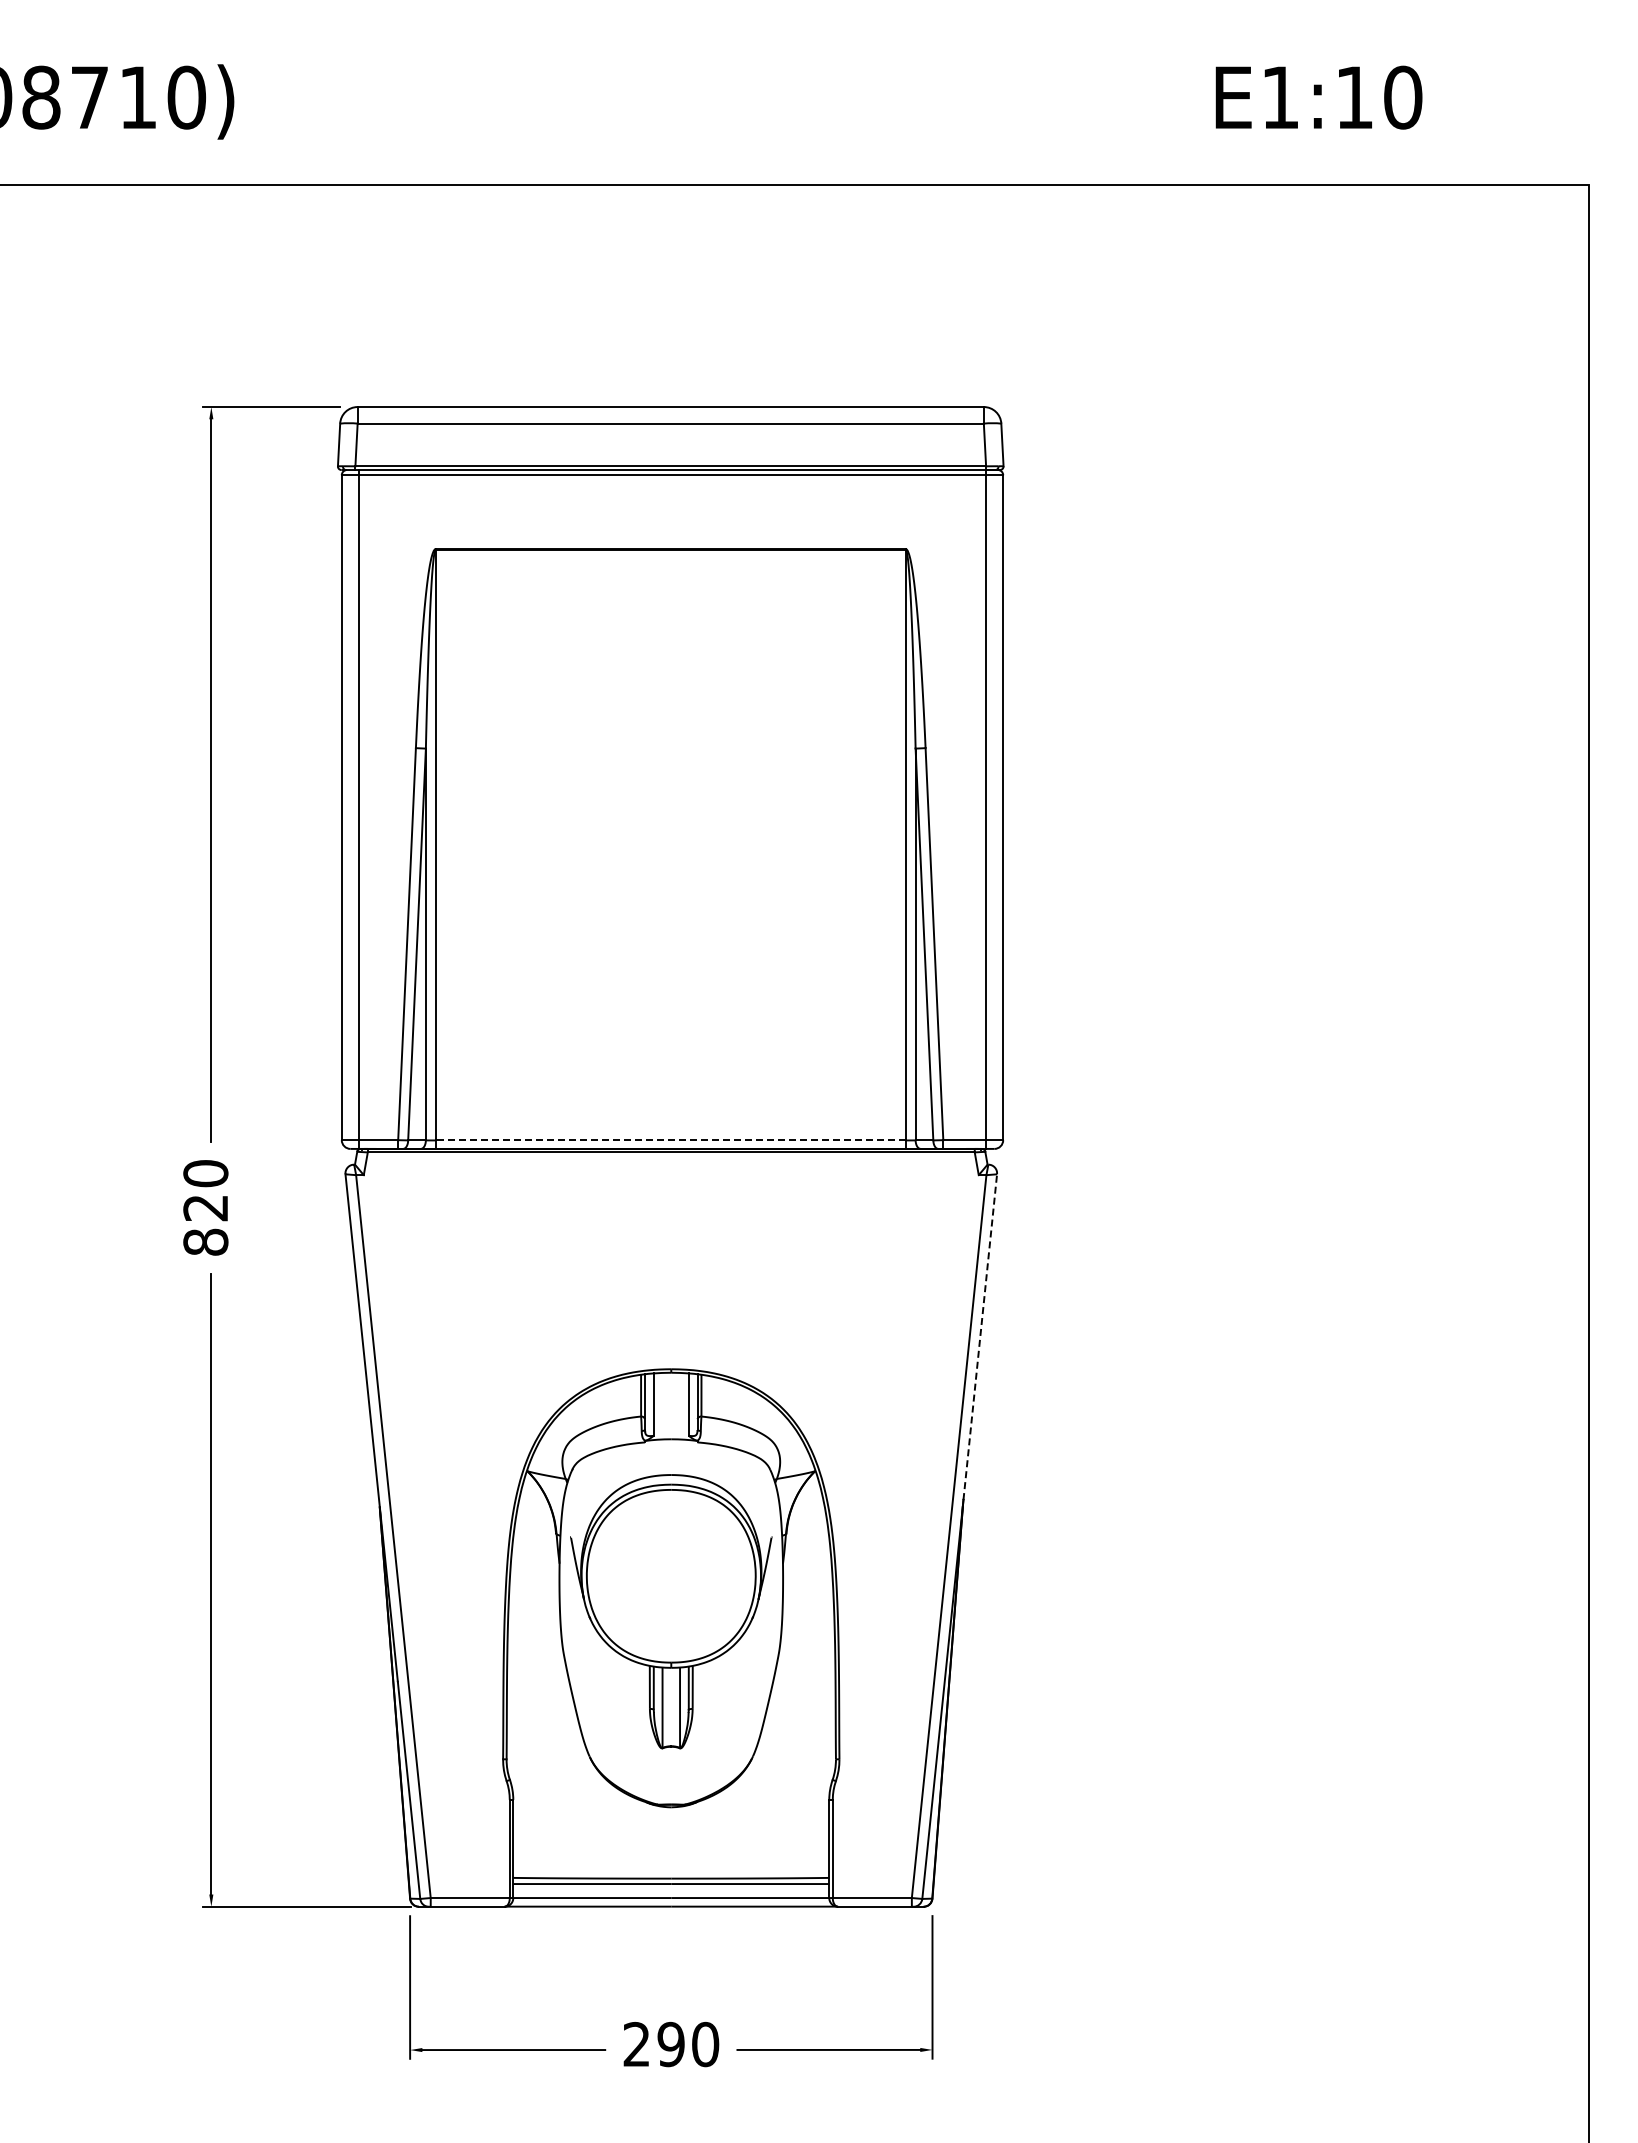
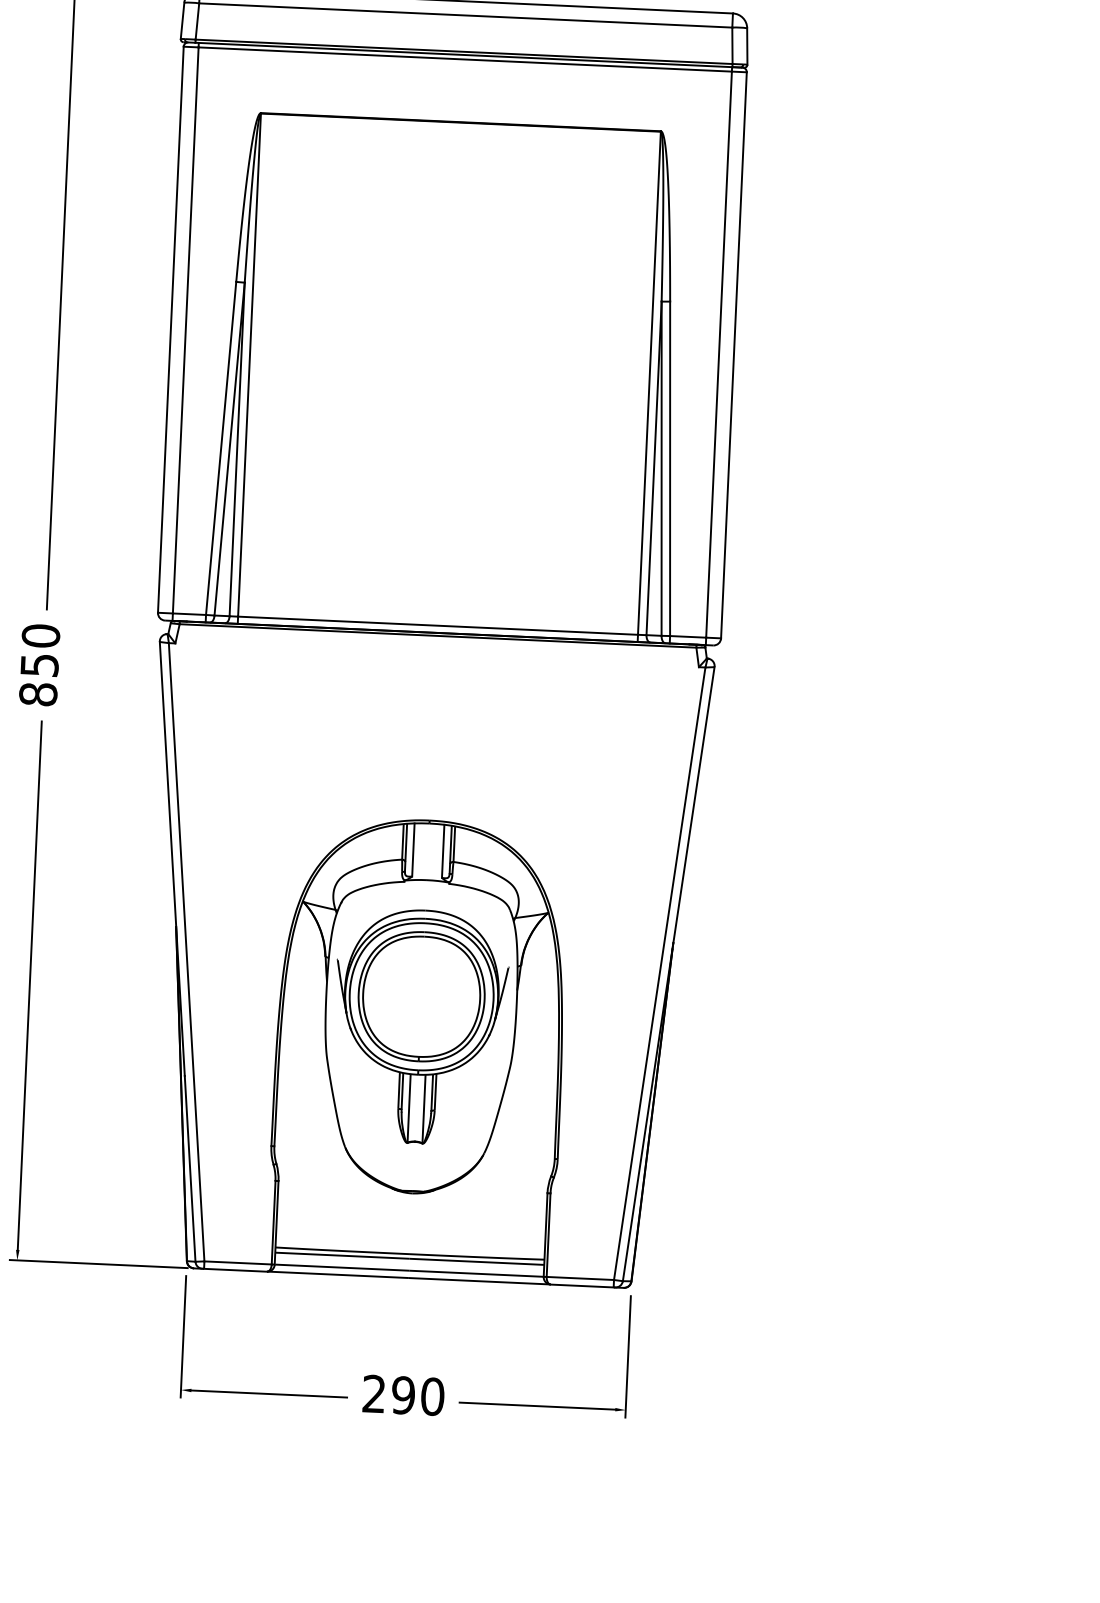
line: (670, 1140) -> (437, 625), dashed -> solid
text: (205, 1208) -> (39, 665), 820 -> 850
line: (980, 1337) -> (694, 805), dashed -> solid
part: (671, 1575) -> (421, 996), added

